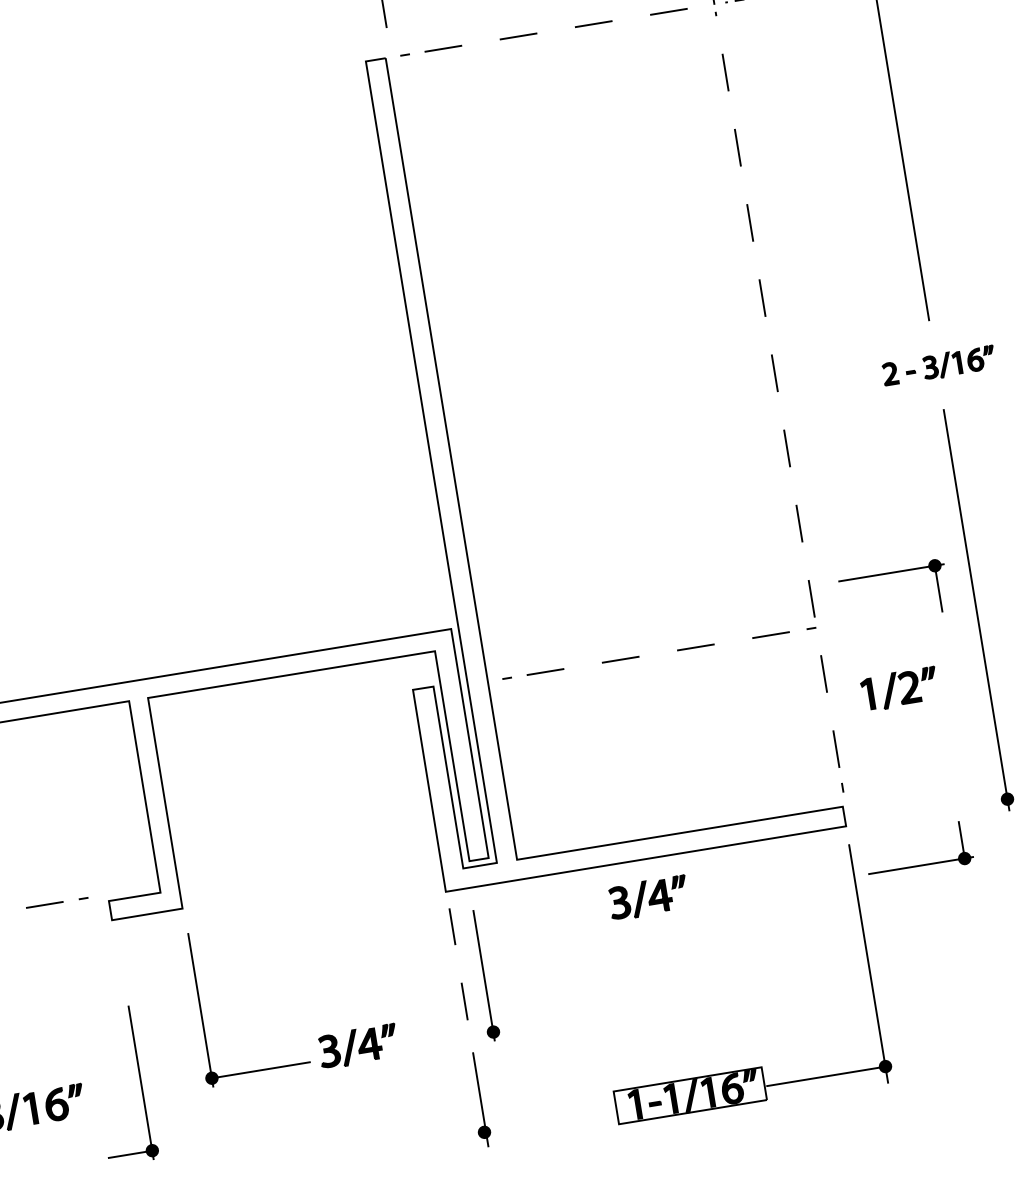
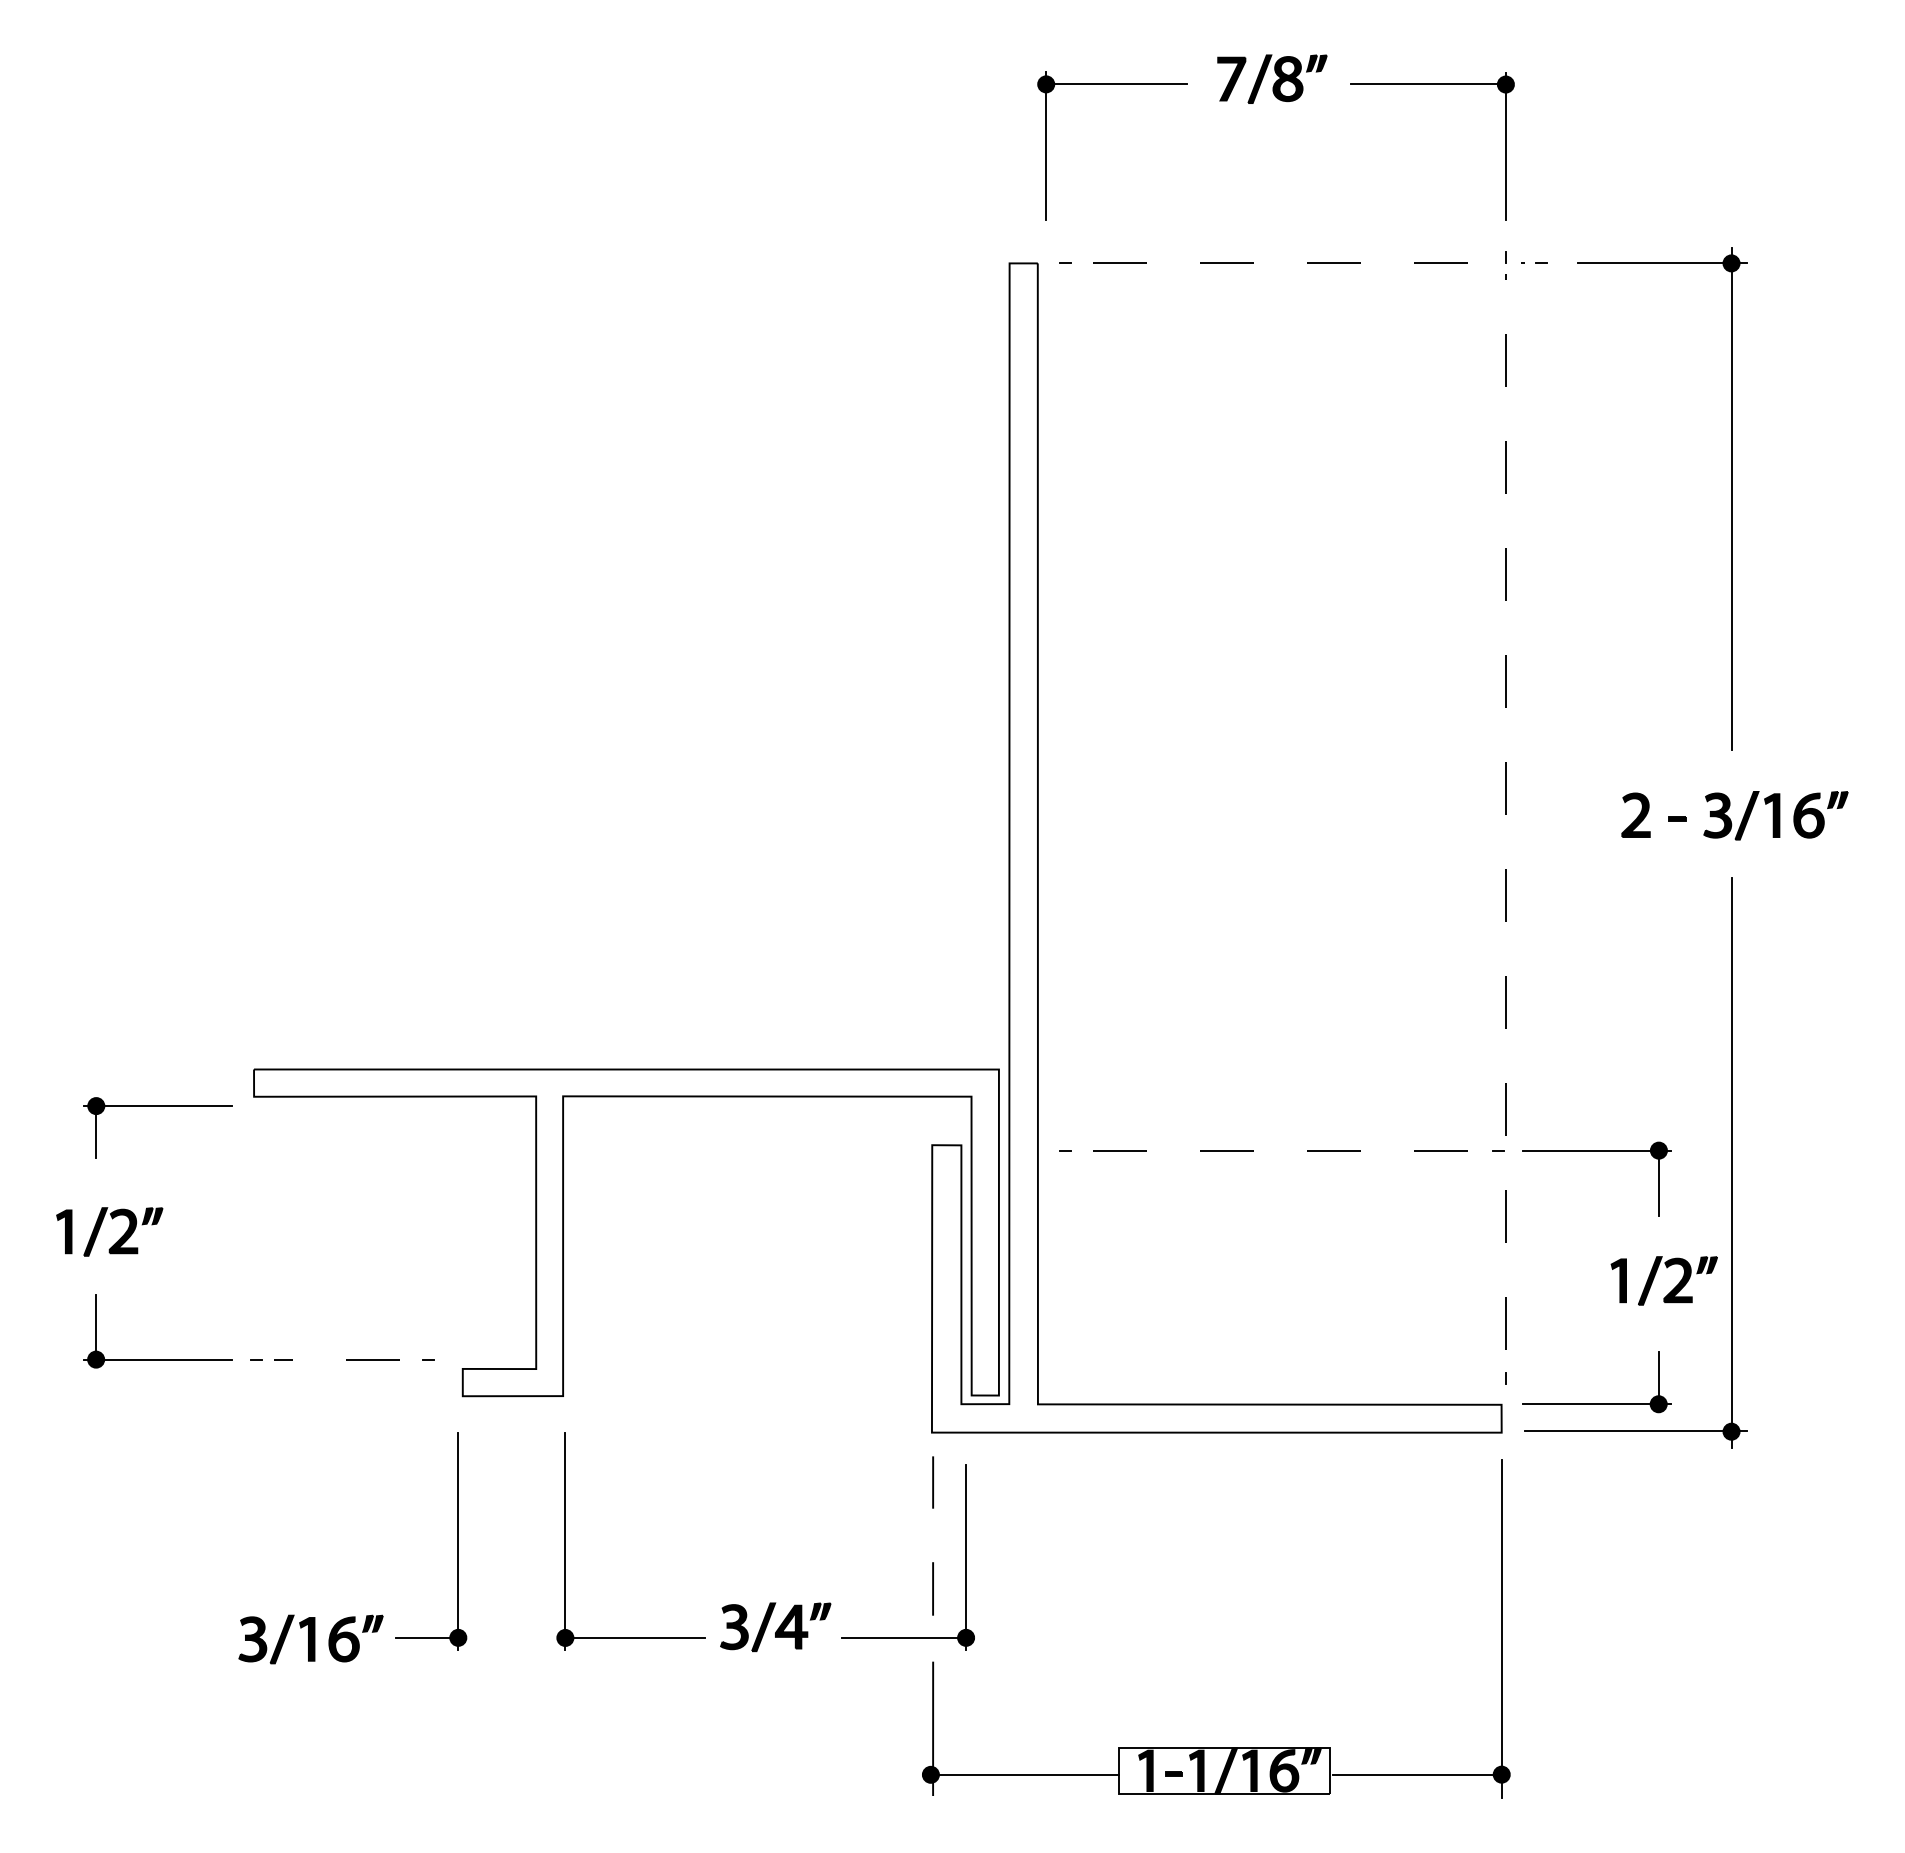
part: (938, 365) -> (1734, 815), size x1.43
part: (891, 573) -> (1596, 1151), moved
part: (893, 687) -> (1655, 1276), moved
line: (940, 809) -> (1636, 1431), added
part: (920, 865) -> (1596, 1403), moved
part: (648, 898) -> (1211, 1487), removed
line: (450, 1039) -> (904, 1638), added
part: (140, 1083) -> (457, 1541), moved
line: (551, 1121) -> (1026, 1774), added

